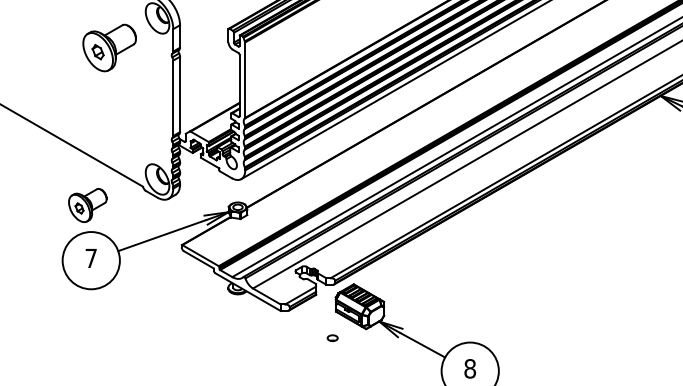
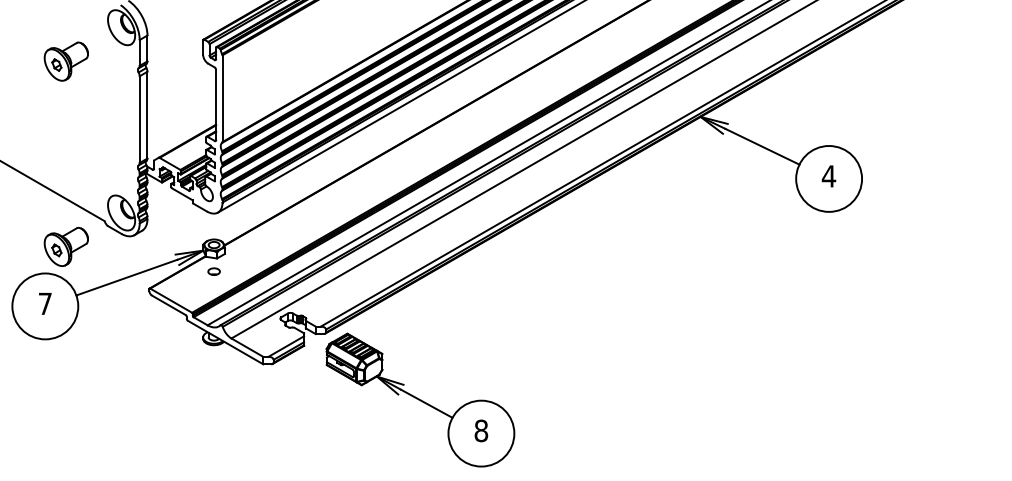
part: (108, 47) -> (65, 61), size x0.71
part: (87, 205) -> (65, 246), moved
part: (332, 338) -> (213, 271), moved

